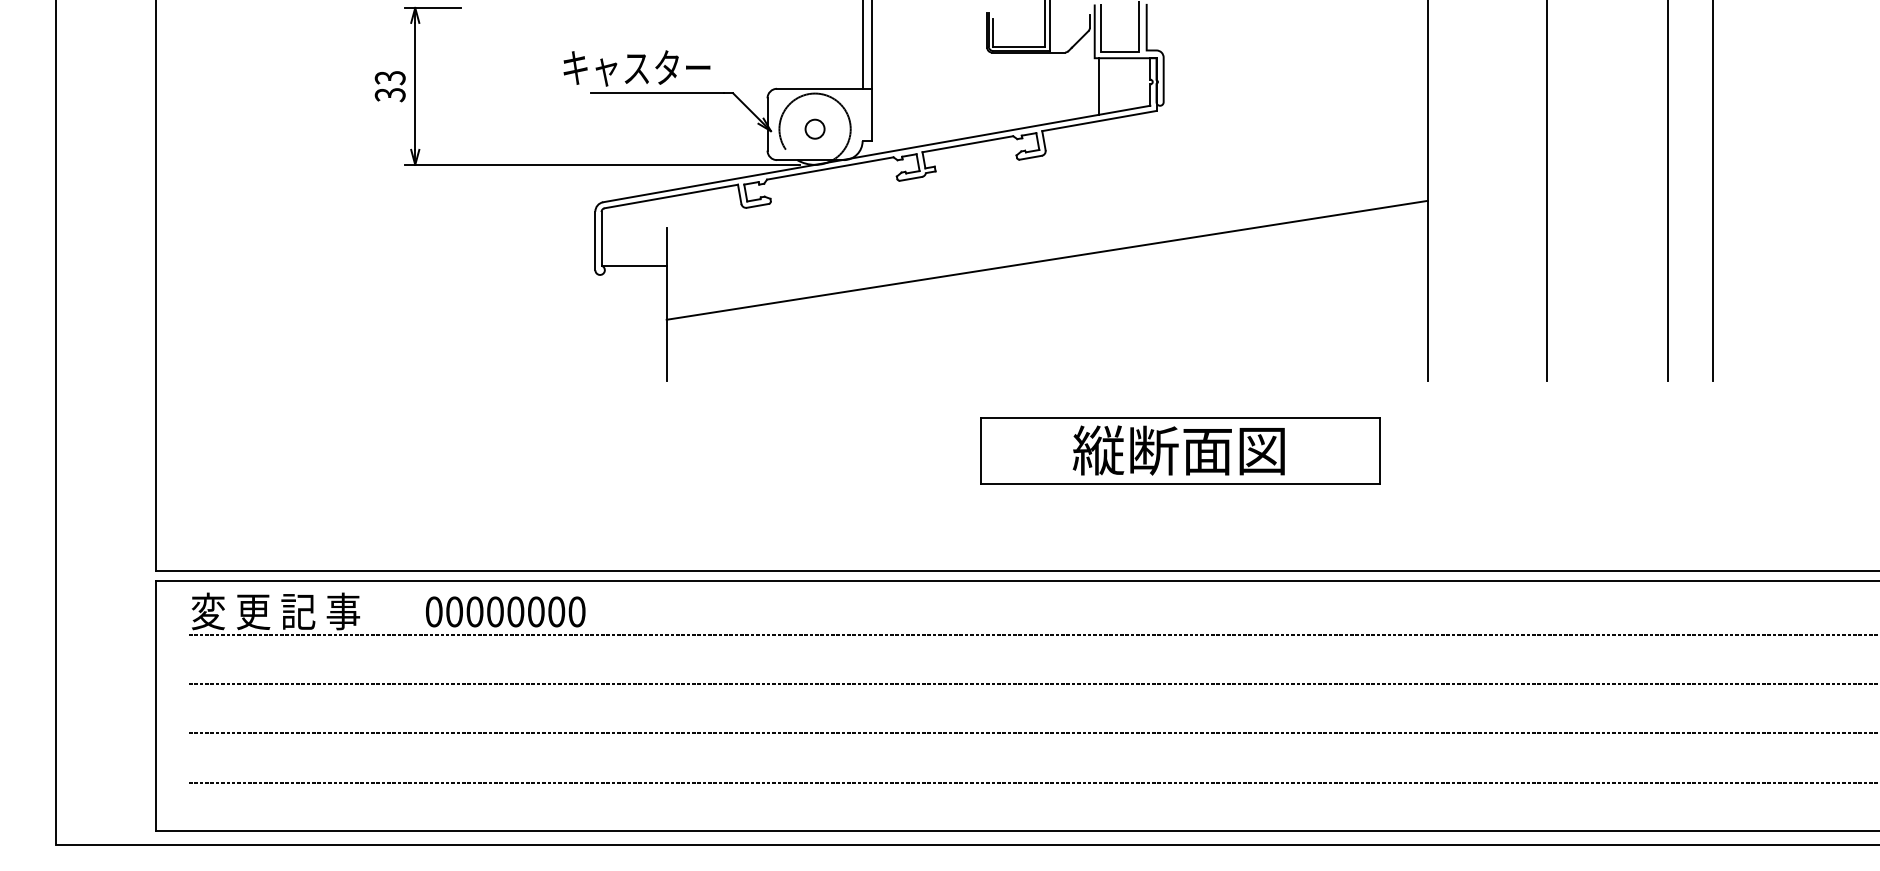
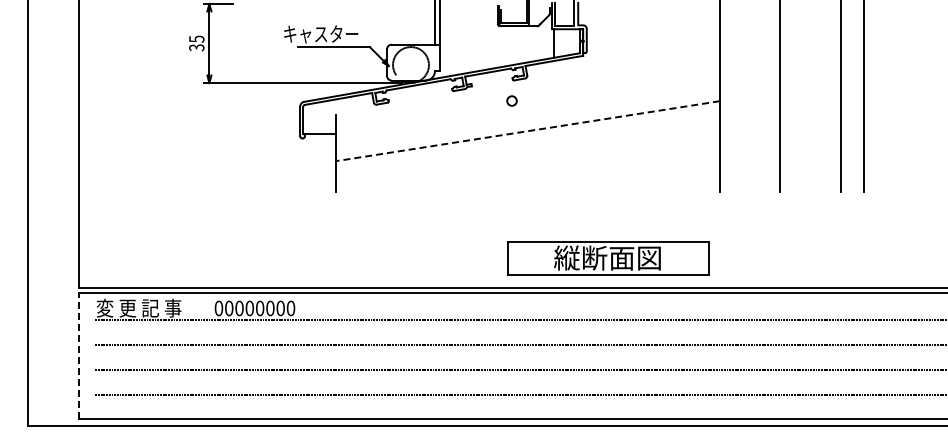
text: (389, 76) -> (196, 38), 33 -> 35
circle: (814, 128) -> (511, 100), moved
line: (1046, 260) -> (527, 131), solid -> dashed
part: (1180, 451) -> (608, 258), moved
line: (155, 705) -> (78, 355), solid -> dashed

